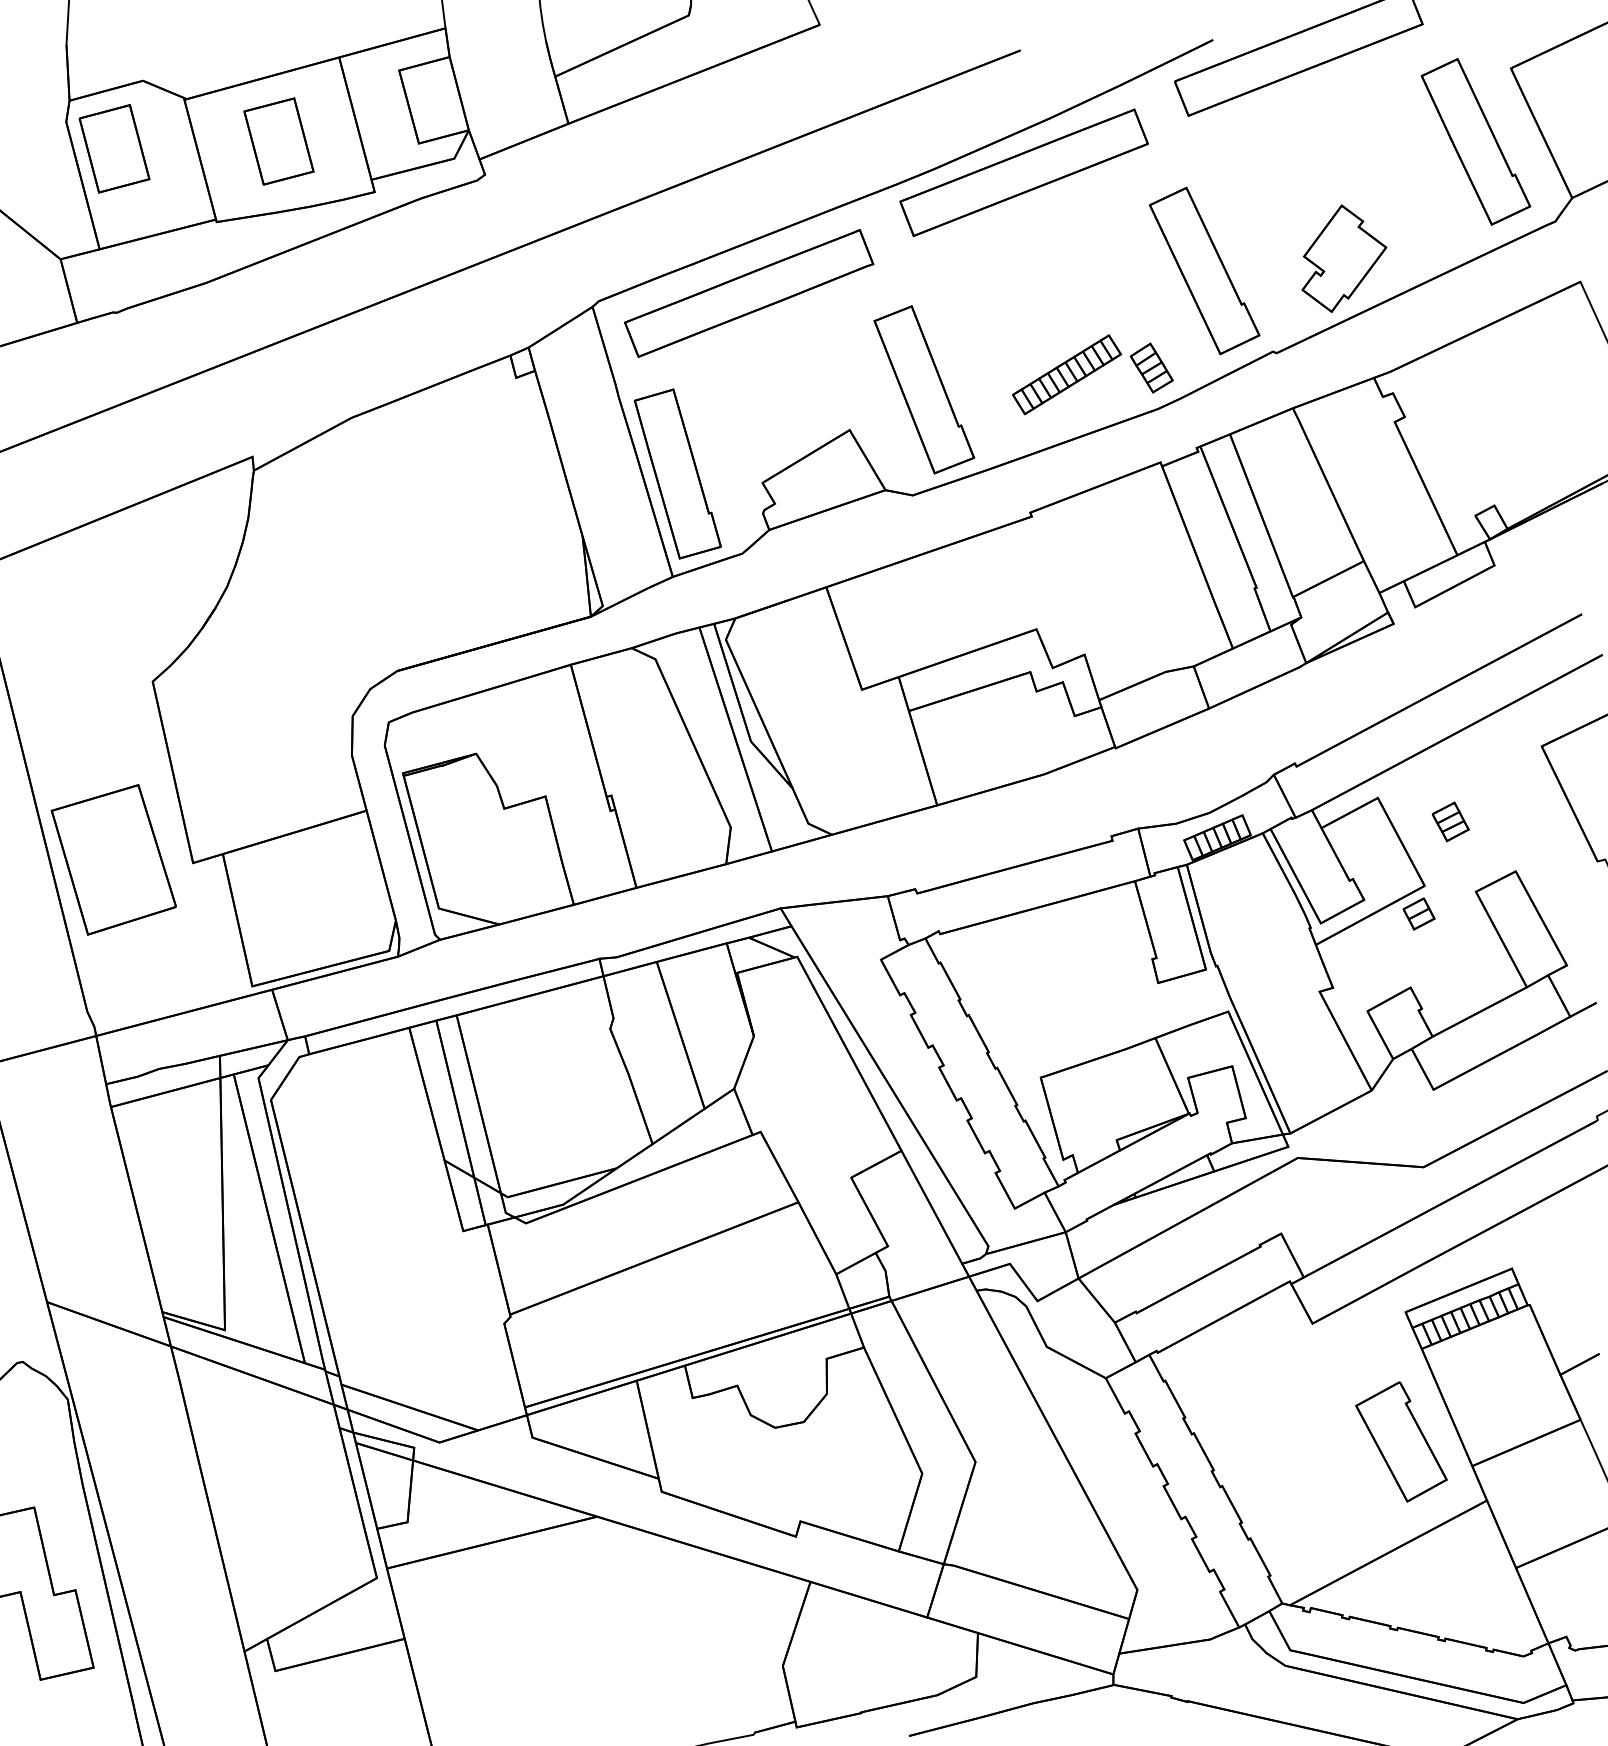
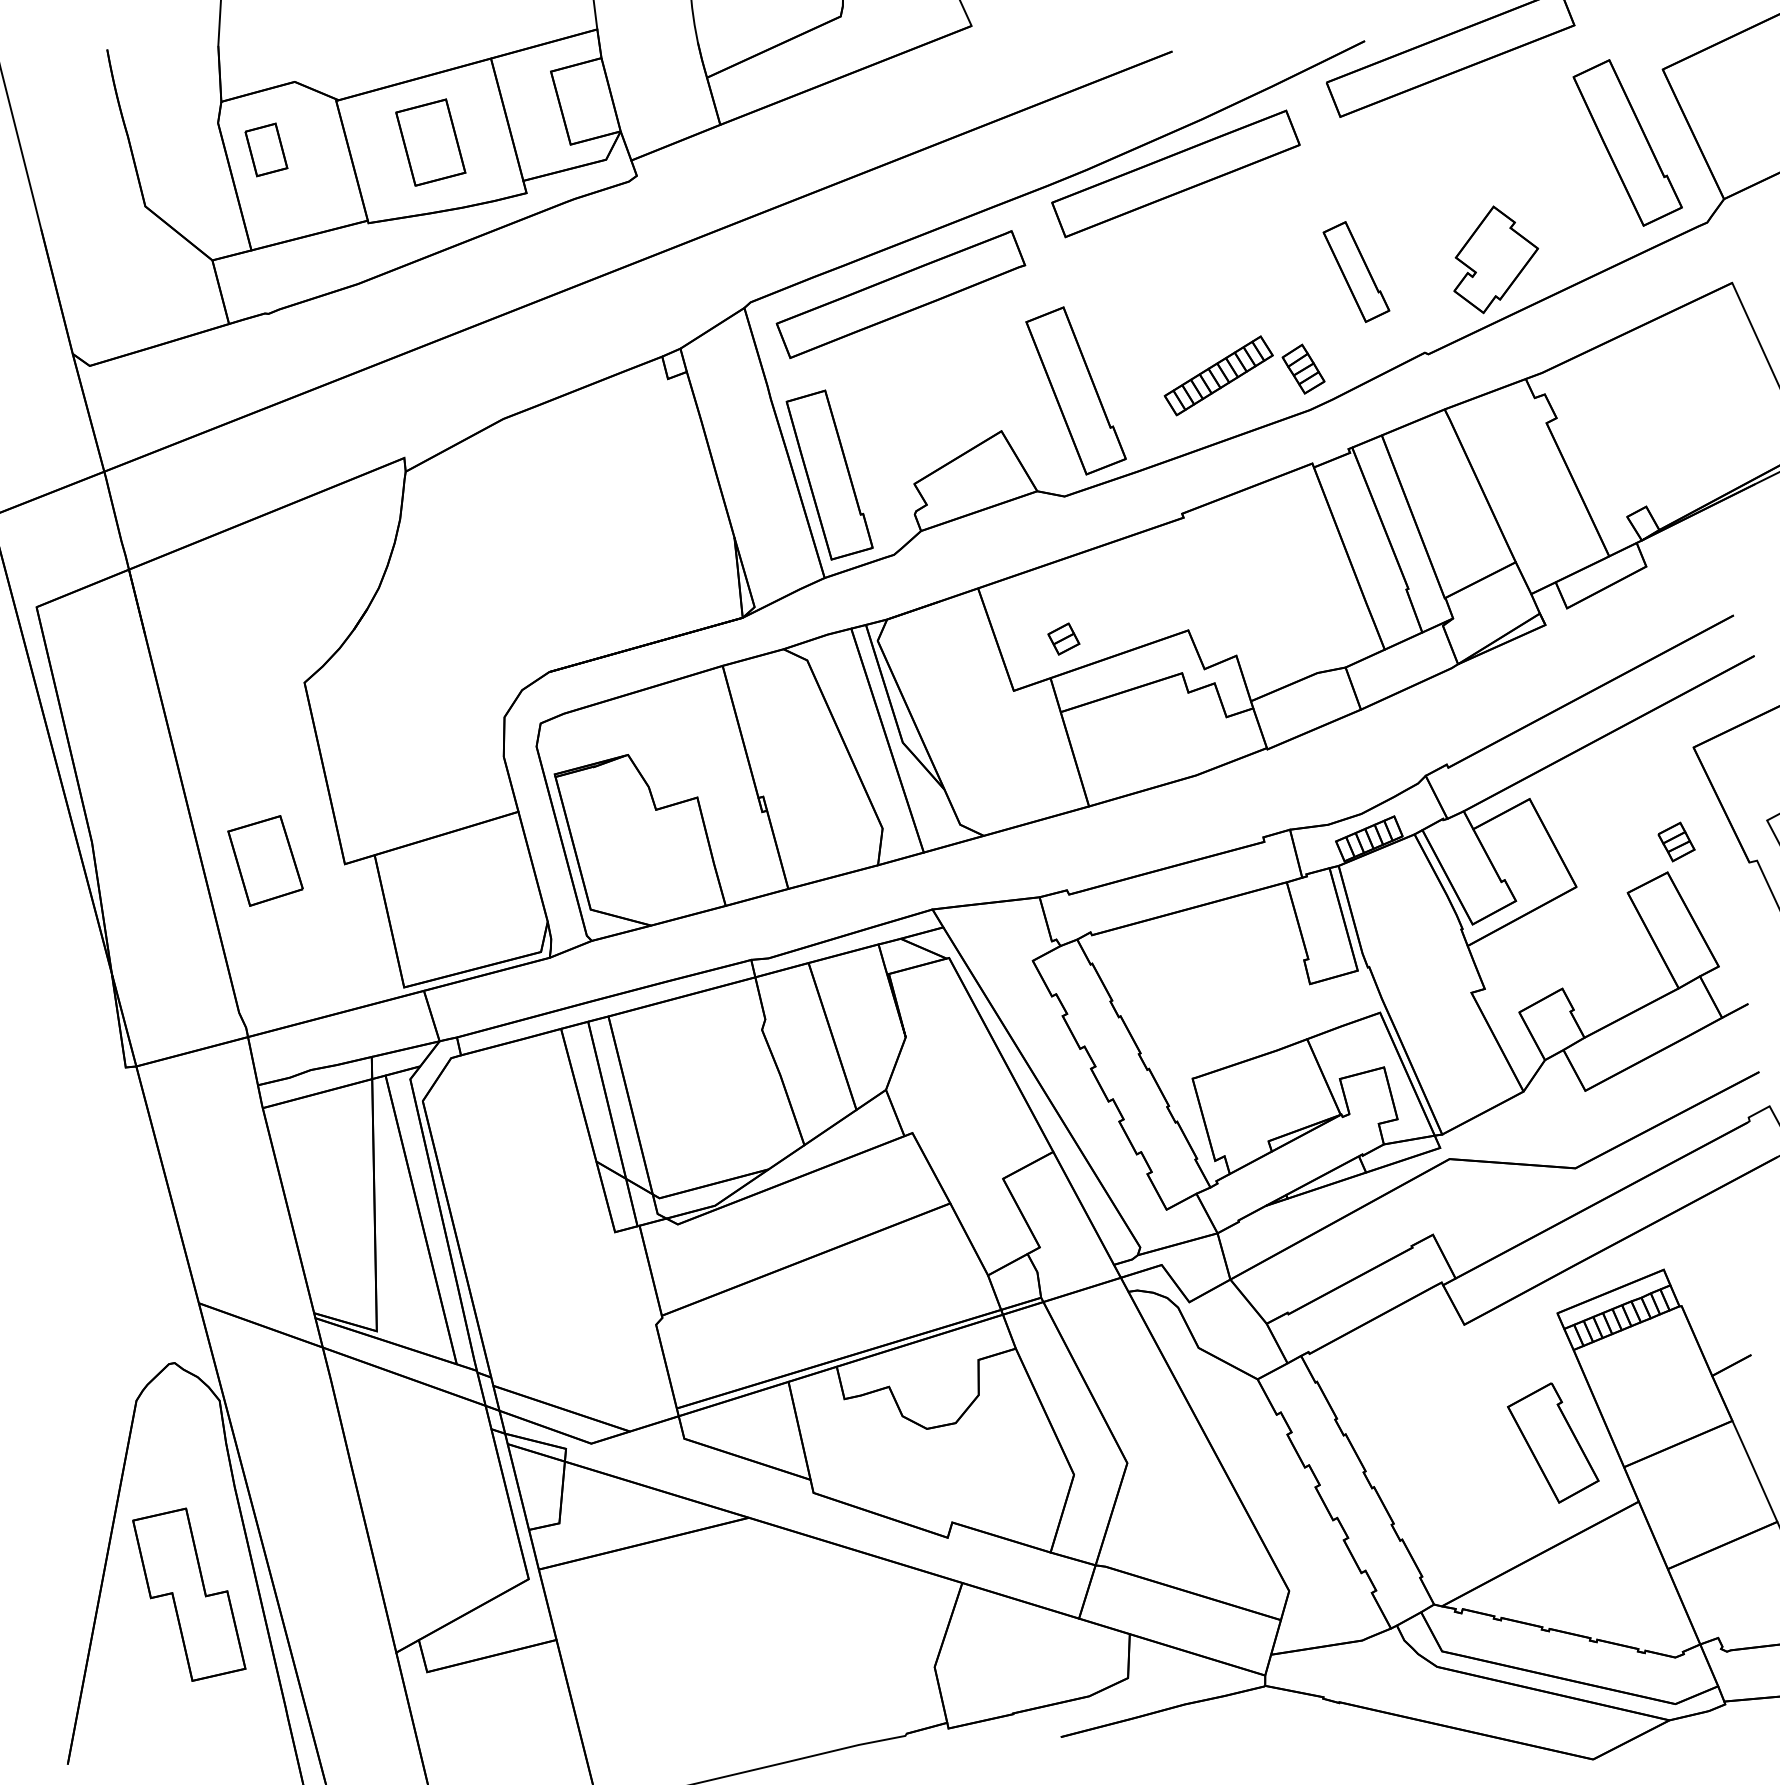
part: (114, 148) -> (266, 149), size x0.6
part: (1204, 270) -> (1356, 271), size x0.6
part: (1450, 821) -> (1676, 841), moved
part: (113, 859) -> (265, 860), size x0.6
part: (1418, 913) -> (1063, 638), moved

